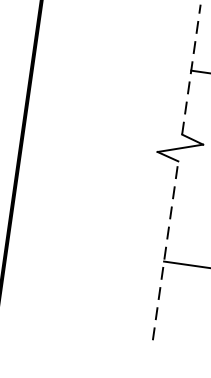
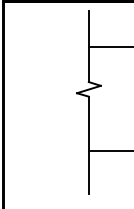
line: (190, 69) -> (88, 46), dashed -> solid
line: (164, 250) -> (88, 145), dashed -> solid

